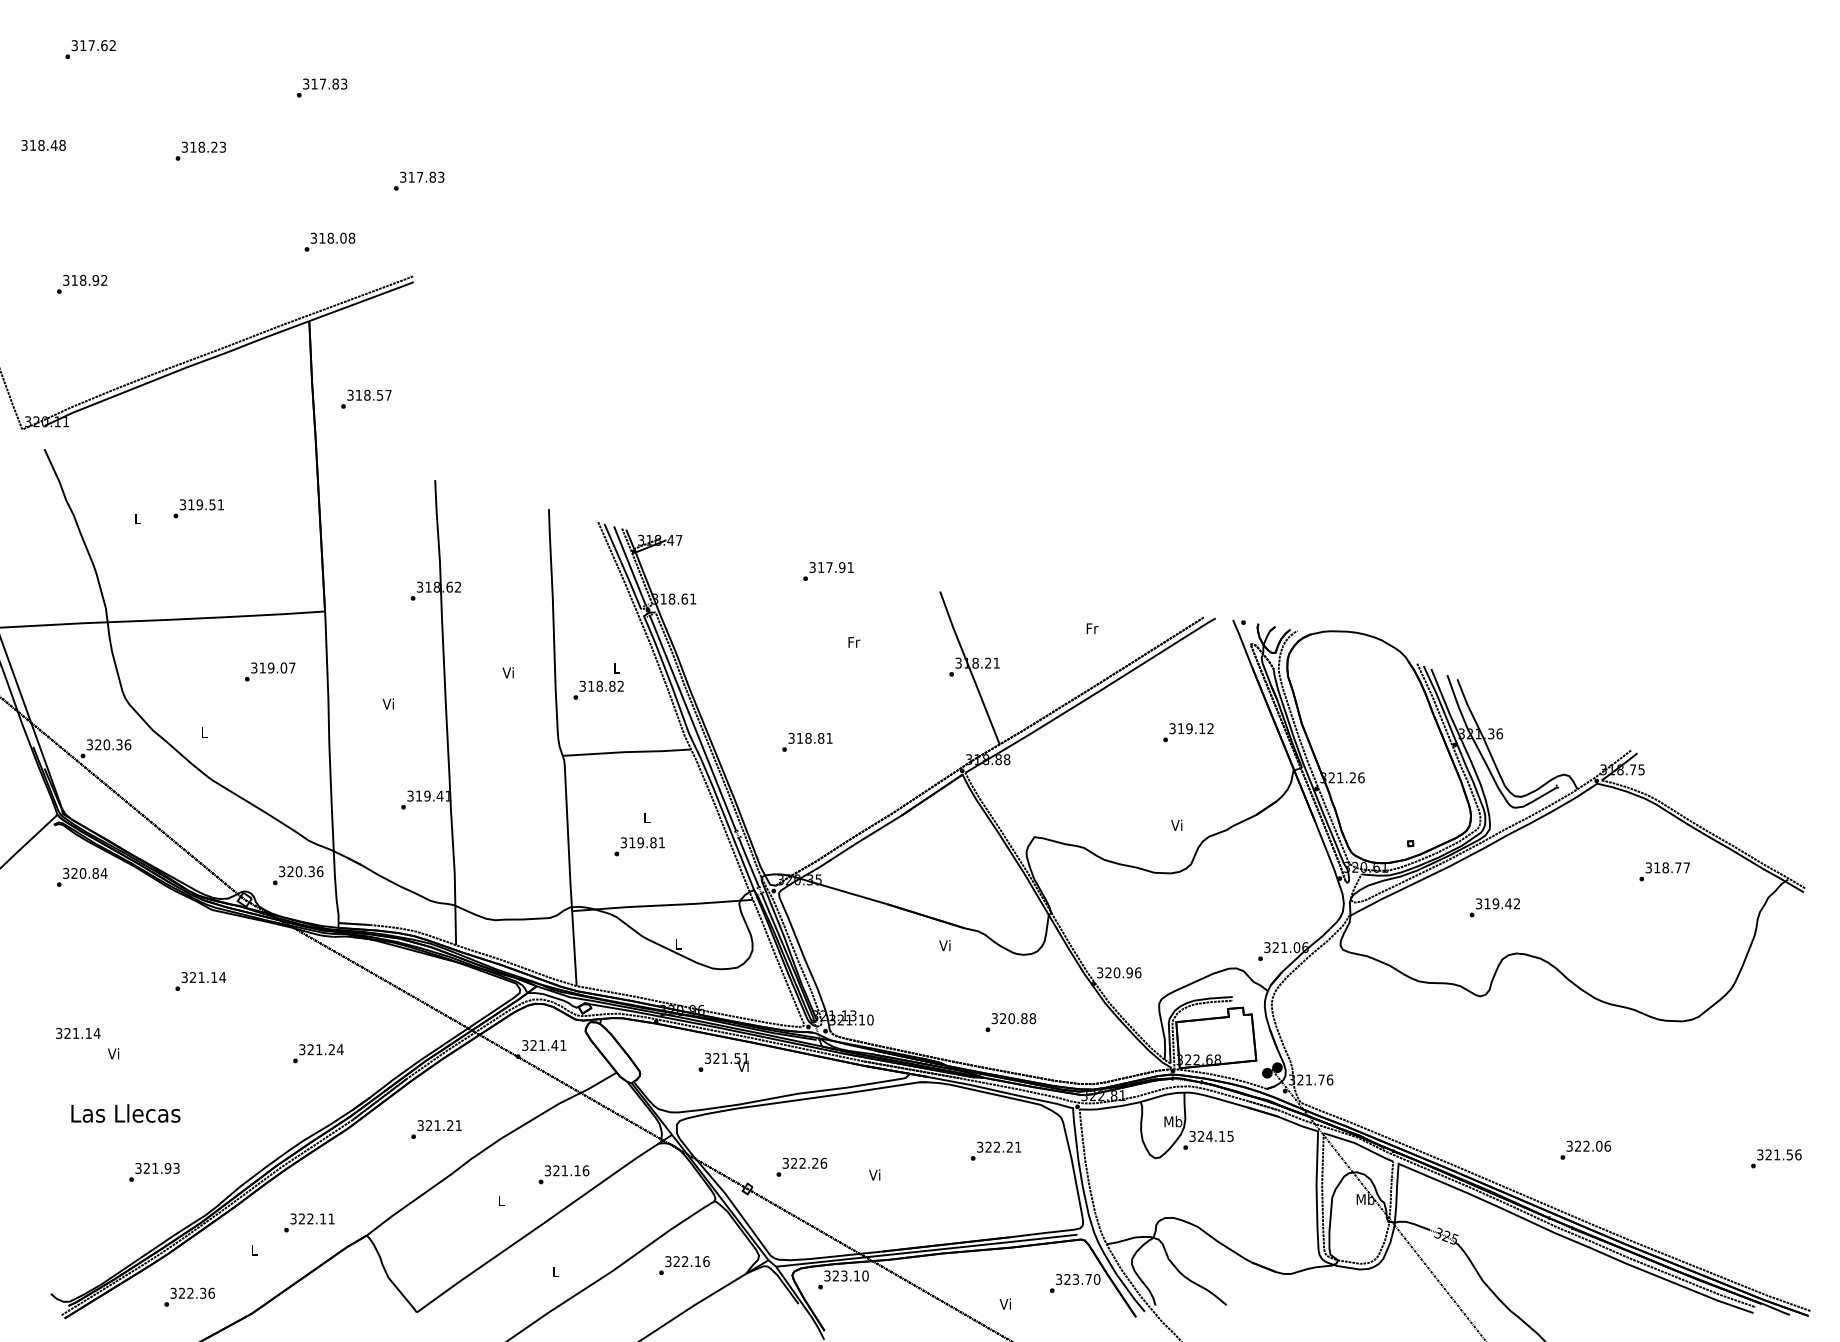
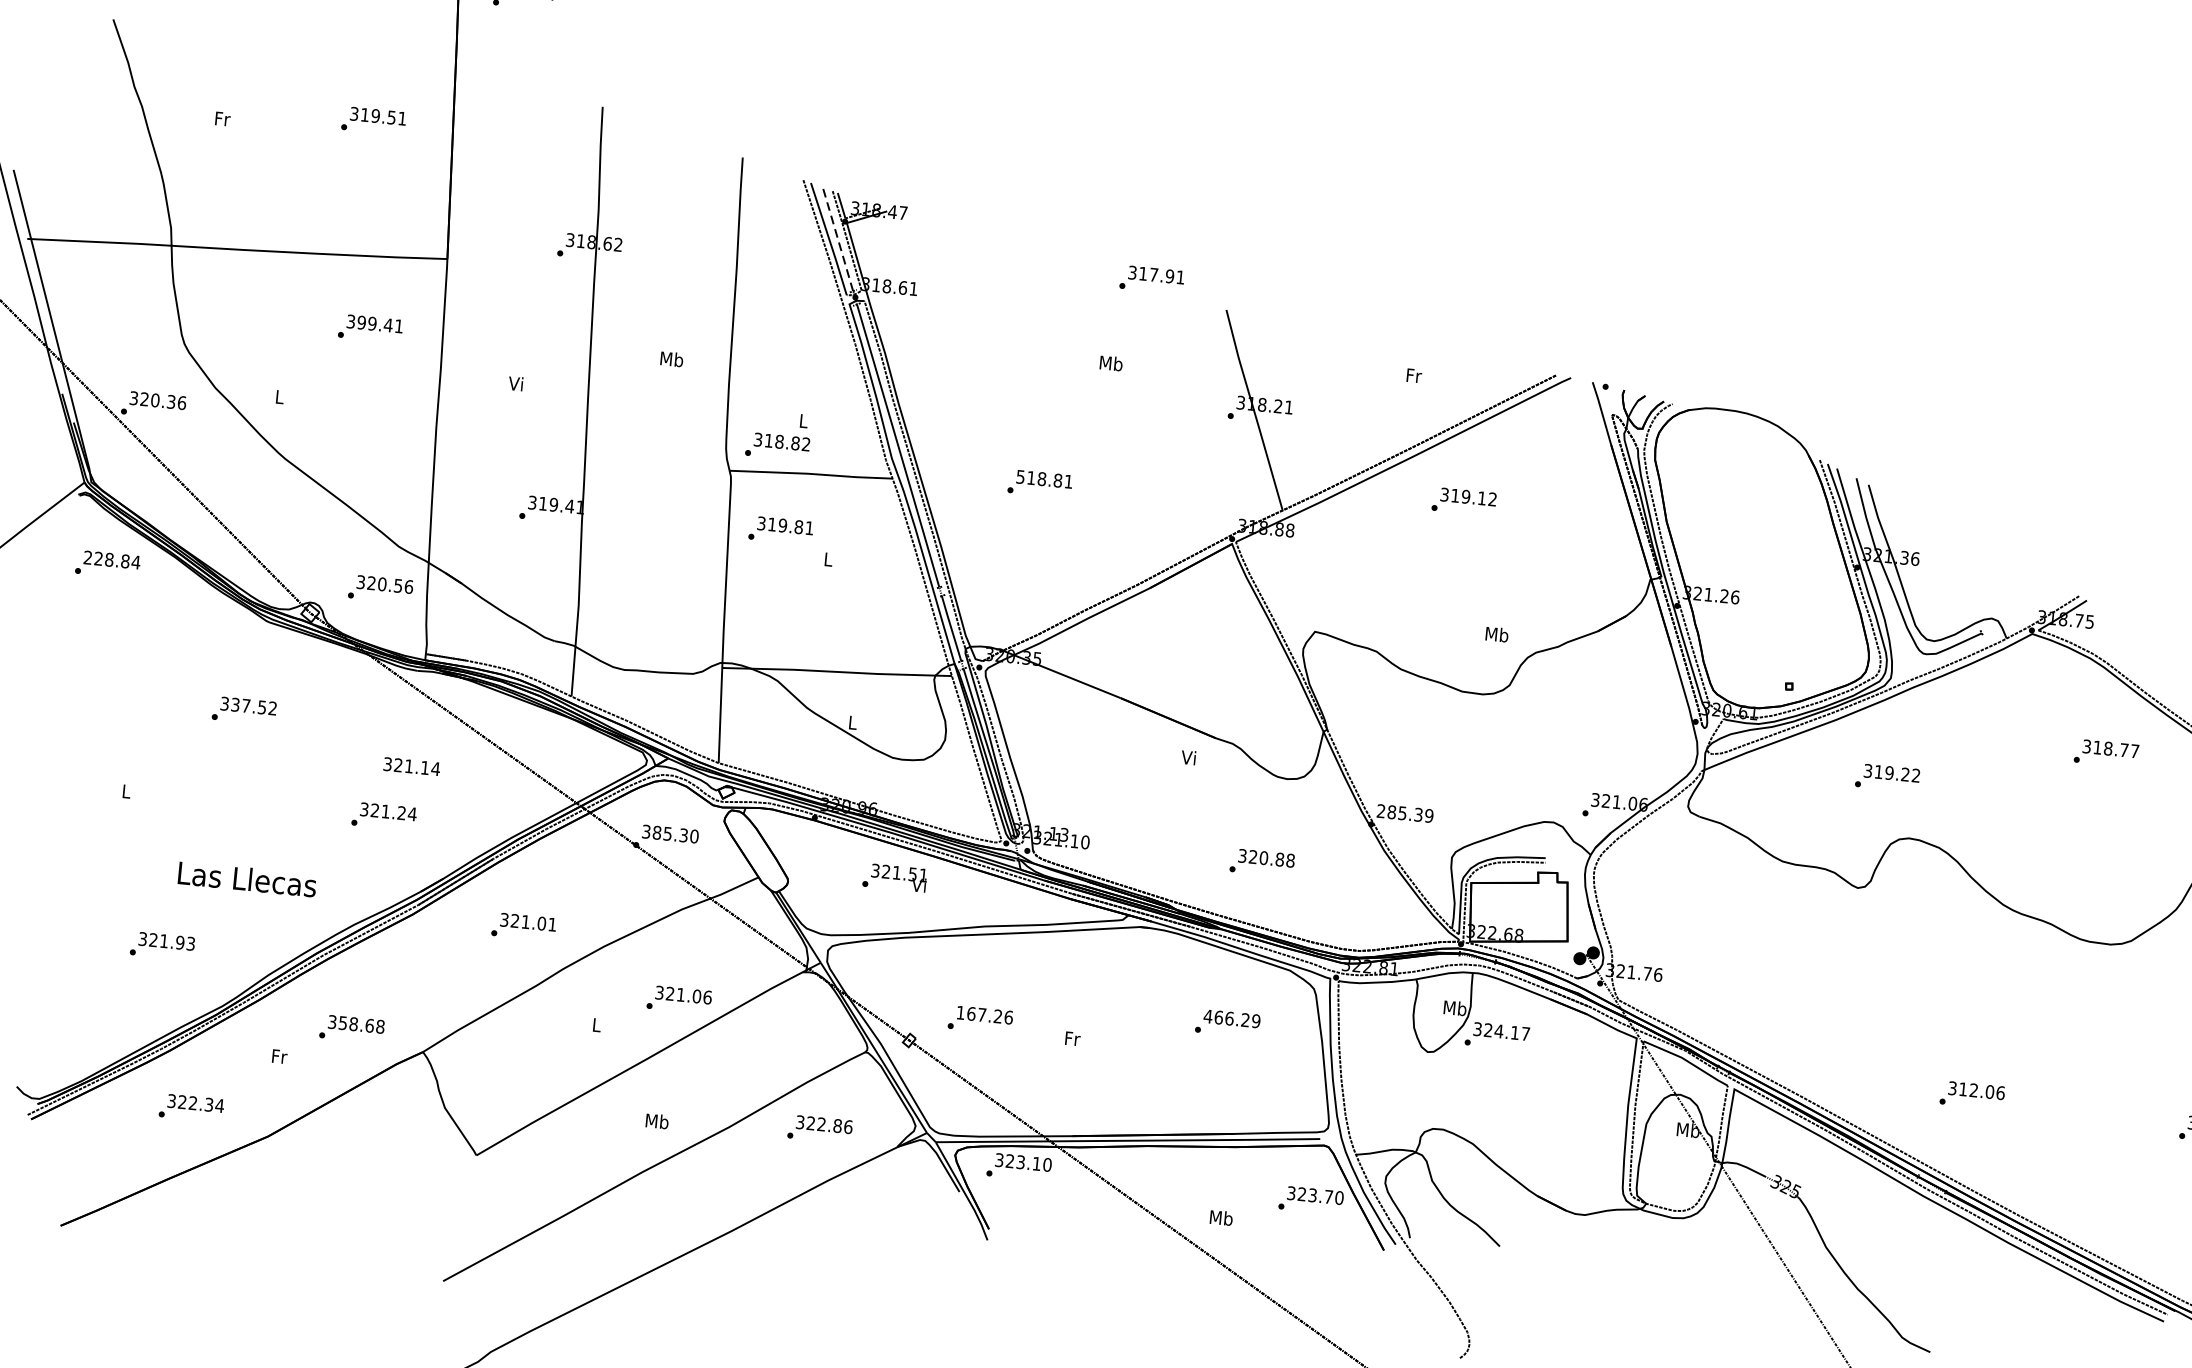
text: (198, 508) -> (373, 120), moved
text: (138, 518) -> (223, 118), L -> Fr
line: (629, 565) -> (837, 238), solid -> dashed
text: (828, 571) -> (1152, 279), moved
text: (853, 641) -> (1110, 362), Fr -> Mb
text: (277, 667) -> (380, 323), 319.07 -> 399.41
text: (508, 672) -> (671, 358), Vi -> Mb
text: (598, 681) -> (778, 435), moved
text: (1188, 732) -> (1464, 501), moved
text: (791, 737) -> (1020, 475), 318.81 -> 518.81
text: (1177, 824) -> (1497, 633), Vi -> Mb
text: (639, 846) -> (780, 530), moved
text: (311, 871) -> (398, 585), 320.36 -> 320.56
text: (74, 873) -> (98, 558), 320.84 -> 228.84
text: (1508, 903) -> (1905, 774), 319.42 -> 319.22
text: (1119, 972) -> (1405, 813), 320.96 -> 285.39
text: (208, 977) -> (254, 706), 321.14 -> 337.52
text: (78, 1033) -> (412, 766), moved
text: (548, 1045) -> (675, 834), 321.41 -> 385.30
text: (113, 1053) -> (125, 790), Vi -> L
text: (125, 1113) -> (246, 879), moved
text: (450, 1125) -> (542, 923), 321.21 -> 321.01
text: (1230, 1136) -> (1525, 1033), 324.15 -> 324.17
text: (1577, 1145) -> (1962, 1088), 322.06 -> 312.06
text: (998, 1146) -> (1231, 1017), 322.21 -> 466.29
text: (793, 1162) -> (970, 1012), 322.26 -> 167.26
text: (577, 1170) -> (696, 996), 321.16 -> 321.06
text: (875, 1174) -> (1072, 1038), Vi -> Fr
text: (316, 1218) -> (361, 1024), 322.11 -> 358.68
text: (254, 1249) -> (279, 1055), L -> Fr
text: (697, 1261) -> (837, 1125), 322.16 -> 322.86
text: (555, 1271) -> (656, 1120), L -> Mb
text: (211, 1292) -> (219, 1104), 322.36 -> 322.34
text: (1005, 1303) -> (1220, 1216), Vi -> Mb

